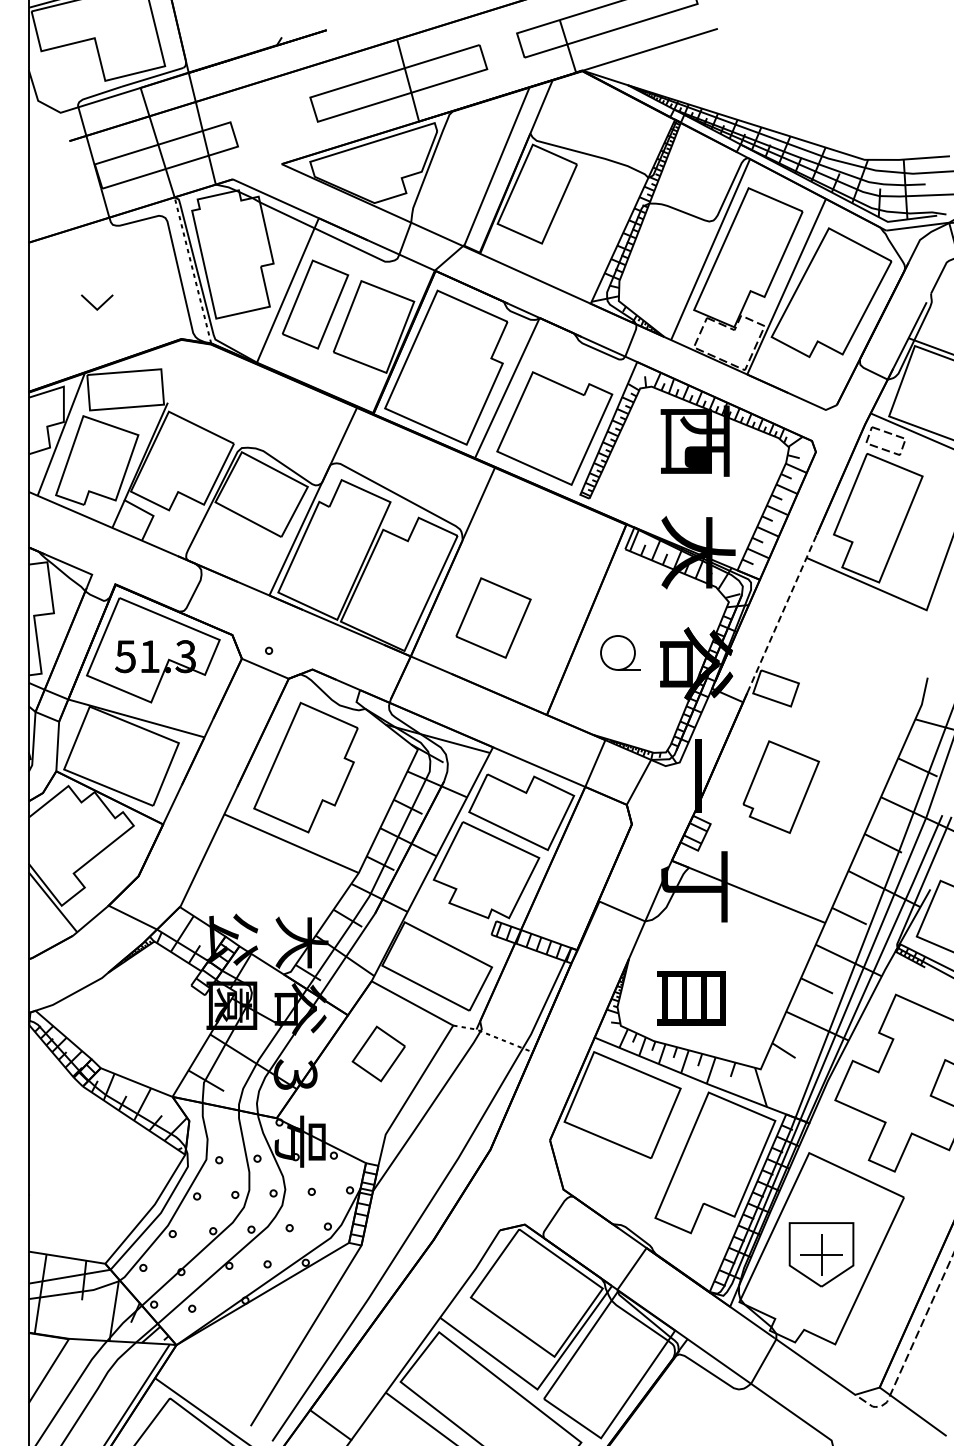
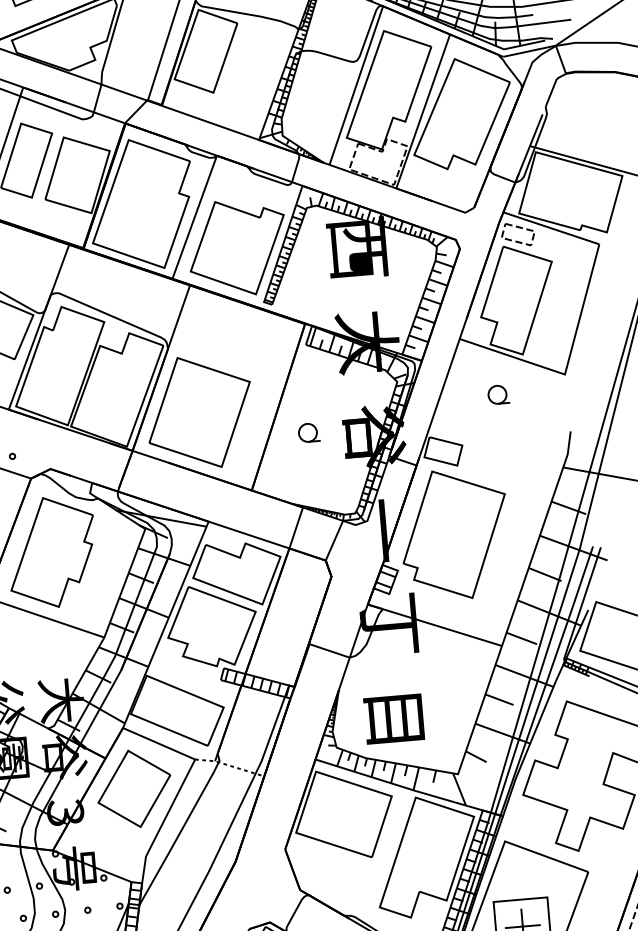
line: (782, 612) -> (443, 386), dashed -> solid
part: (493, 617) -> (199, 412), size x1.67
part: (846, 626) -> (498, 394), added
part: (619, 652) -> (308, 432), size x0.62
part: (781, 786) -> (455, 533), size x1.67
part: (378, 1053) -> (134, 788), size x1.67

